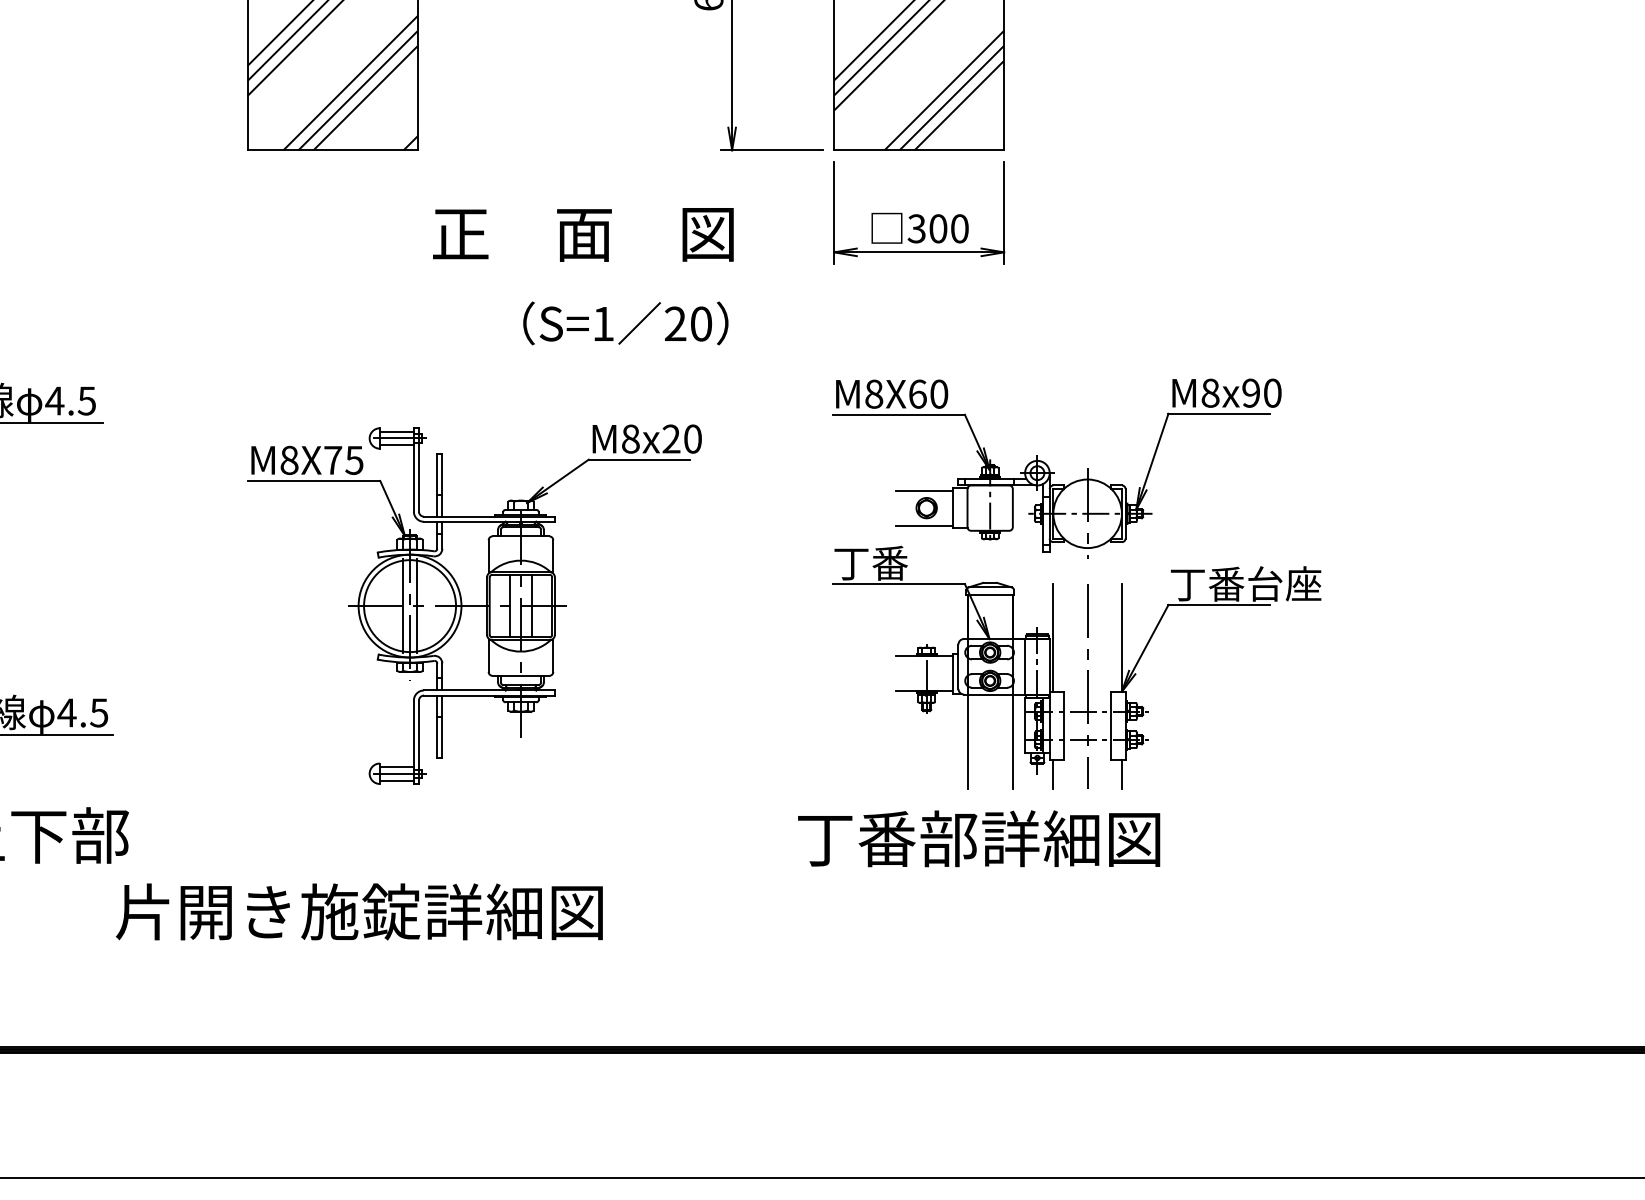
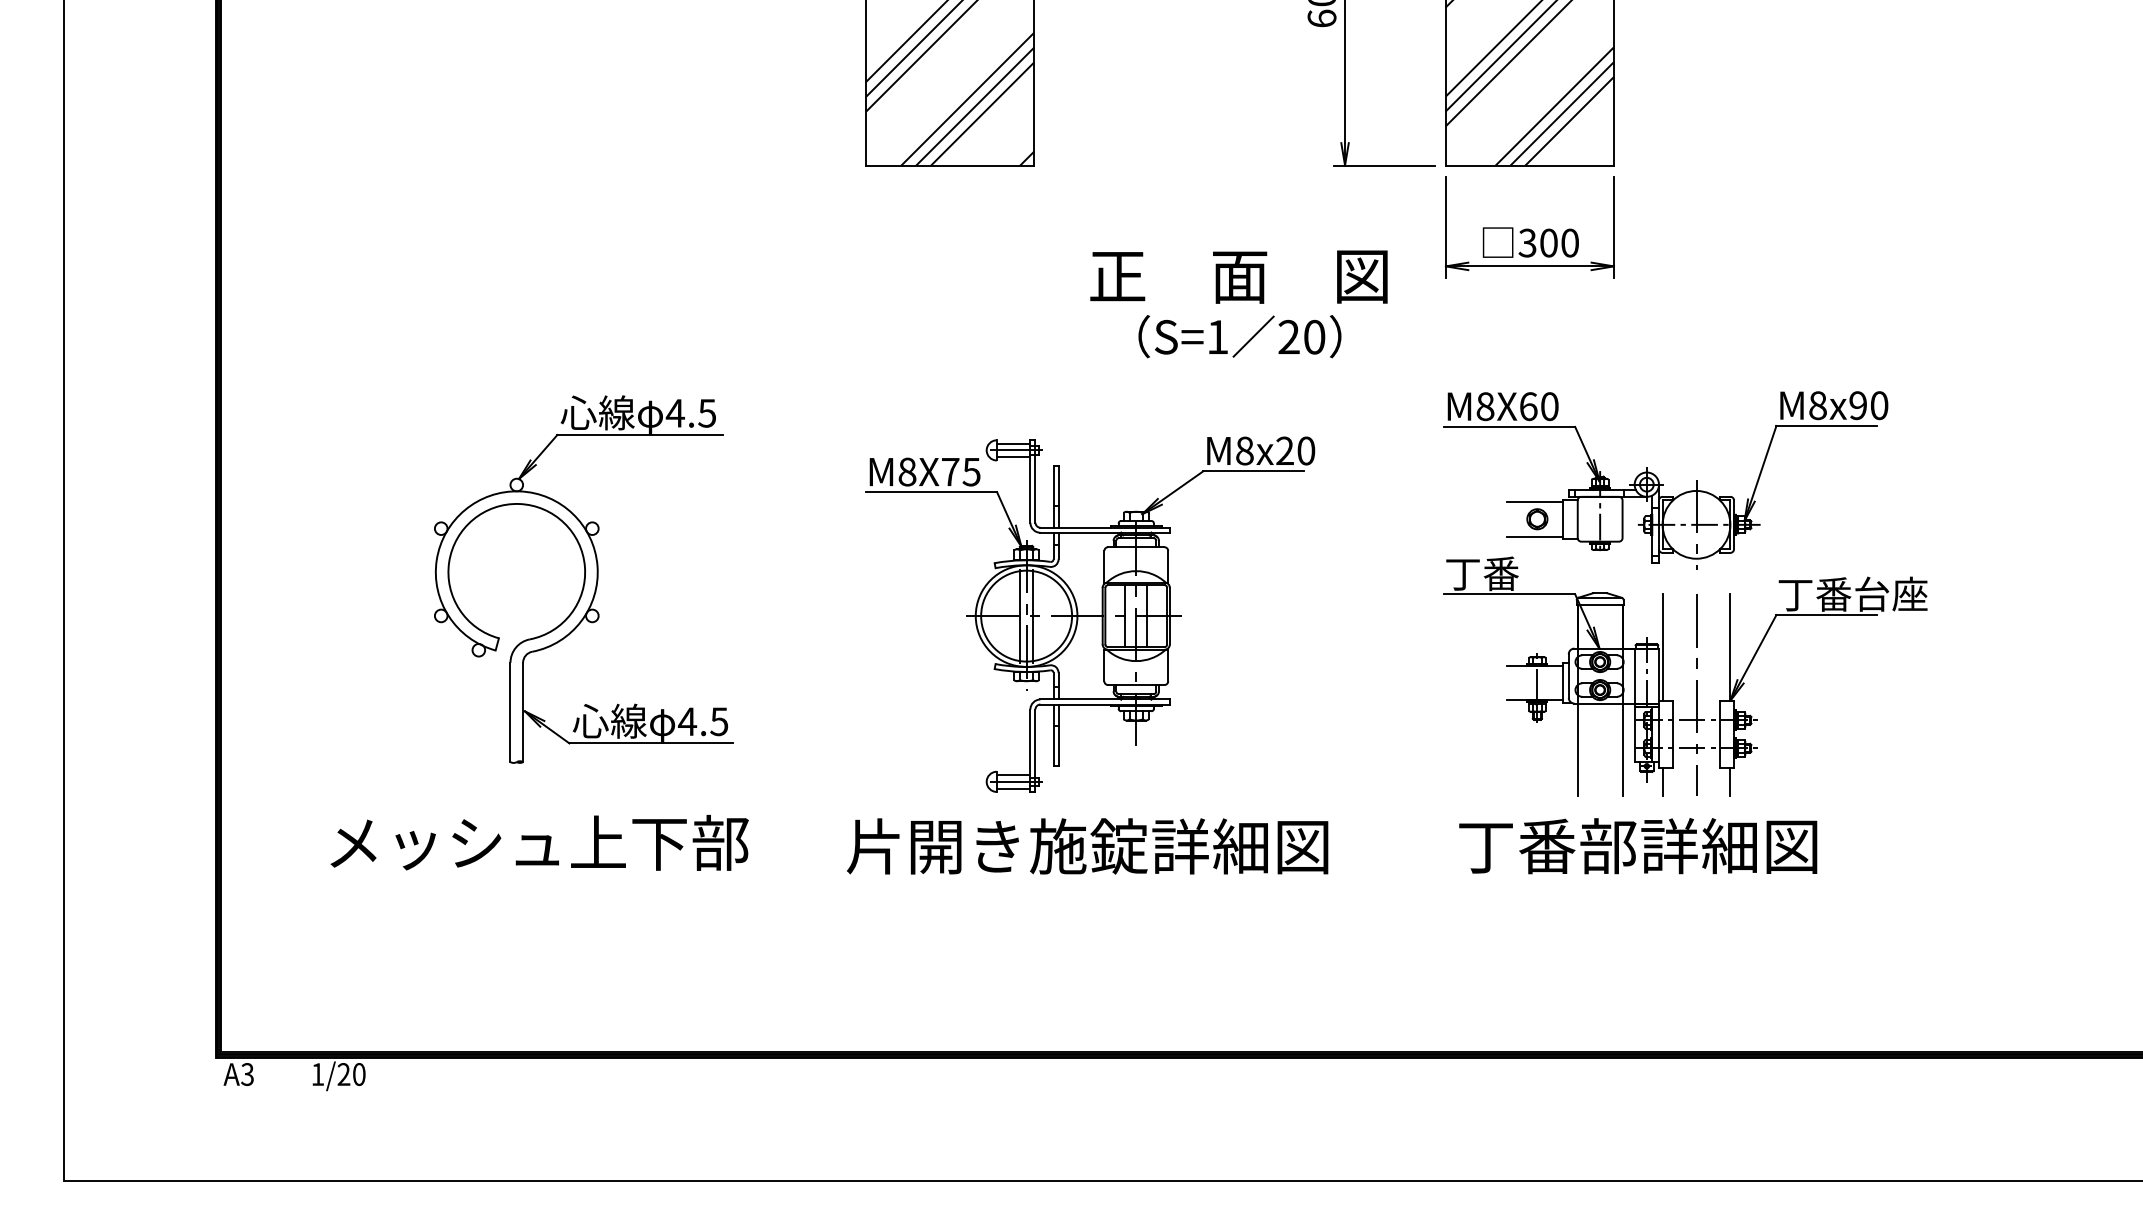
text: (582, 234) -> (1238, 276), moved
text: (979, 839) -> (1638, 846), moved
text: (359, 911) -> (1087, 846), moved

